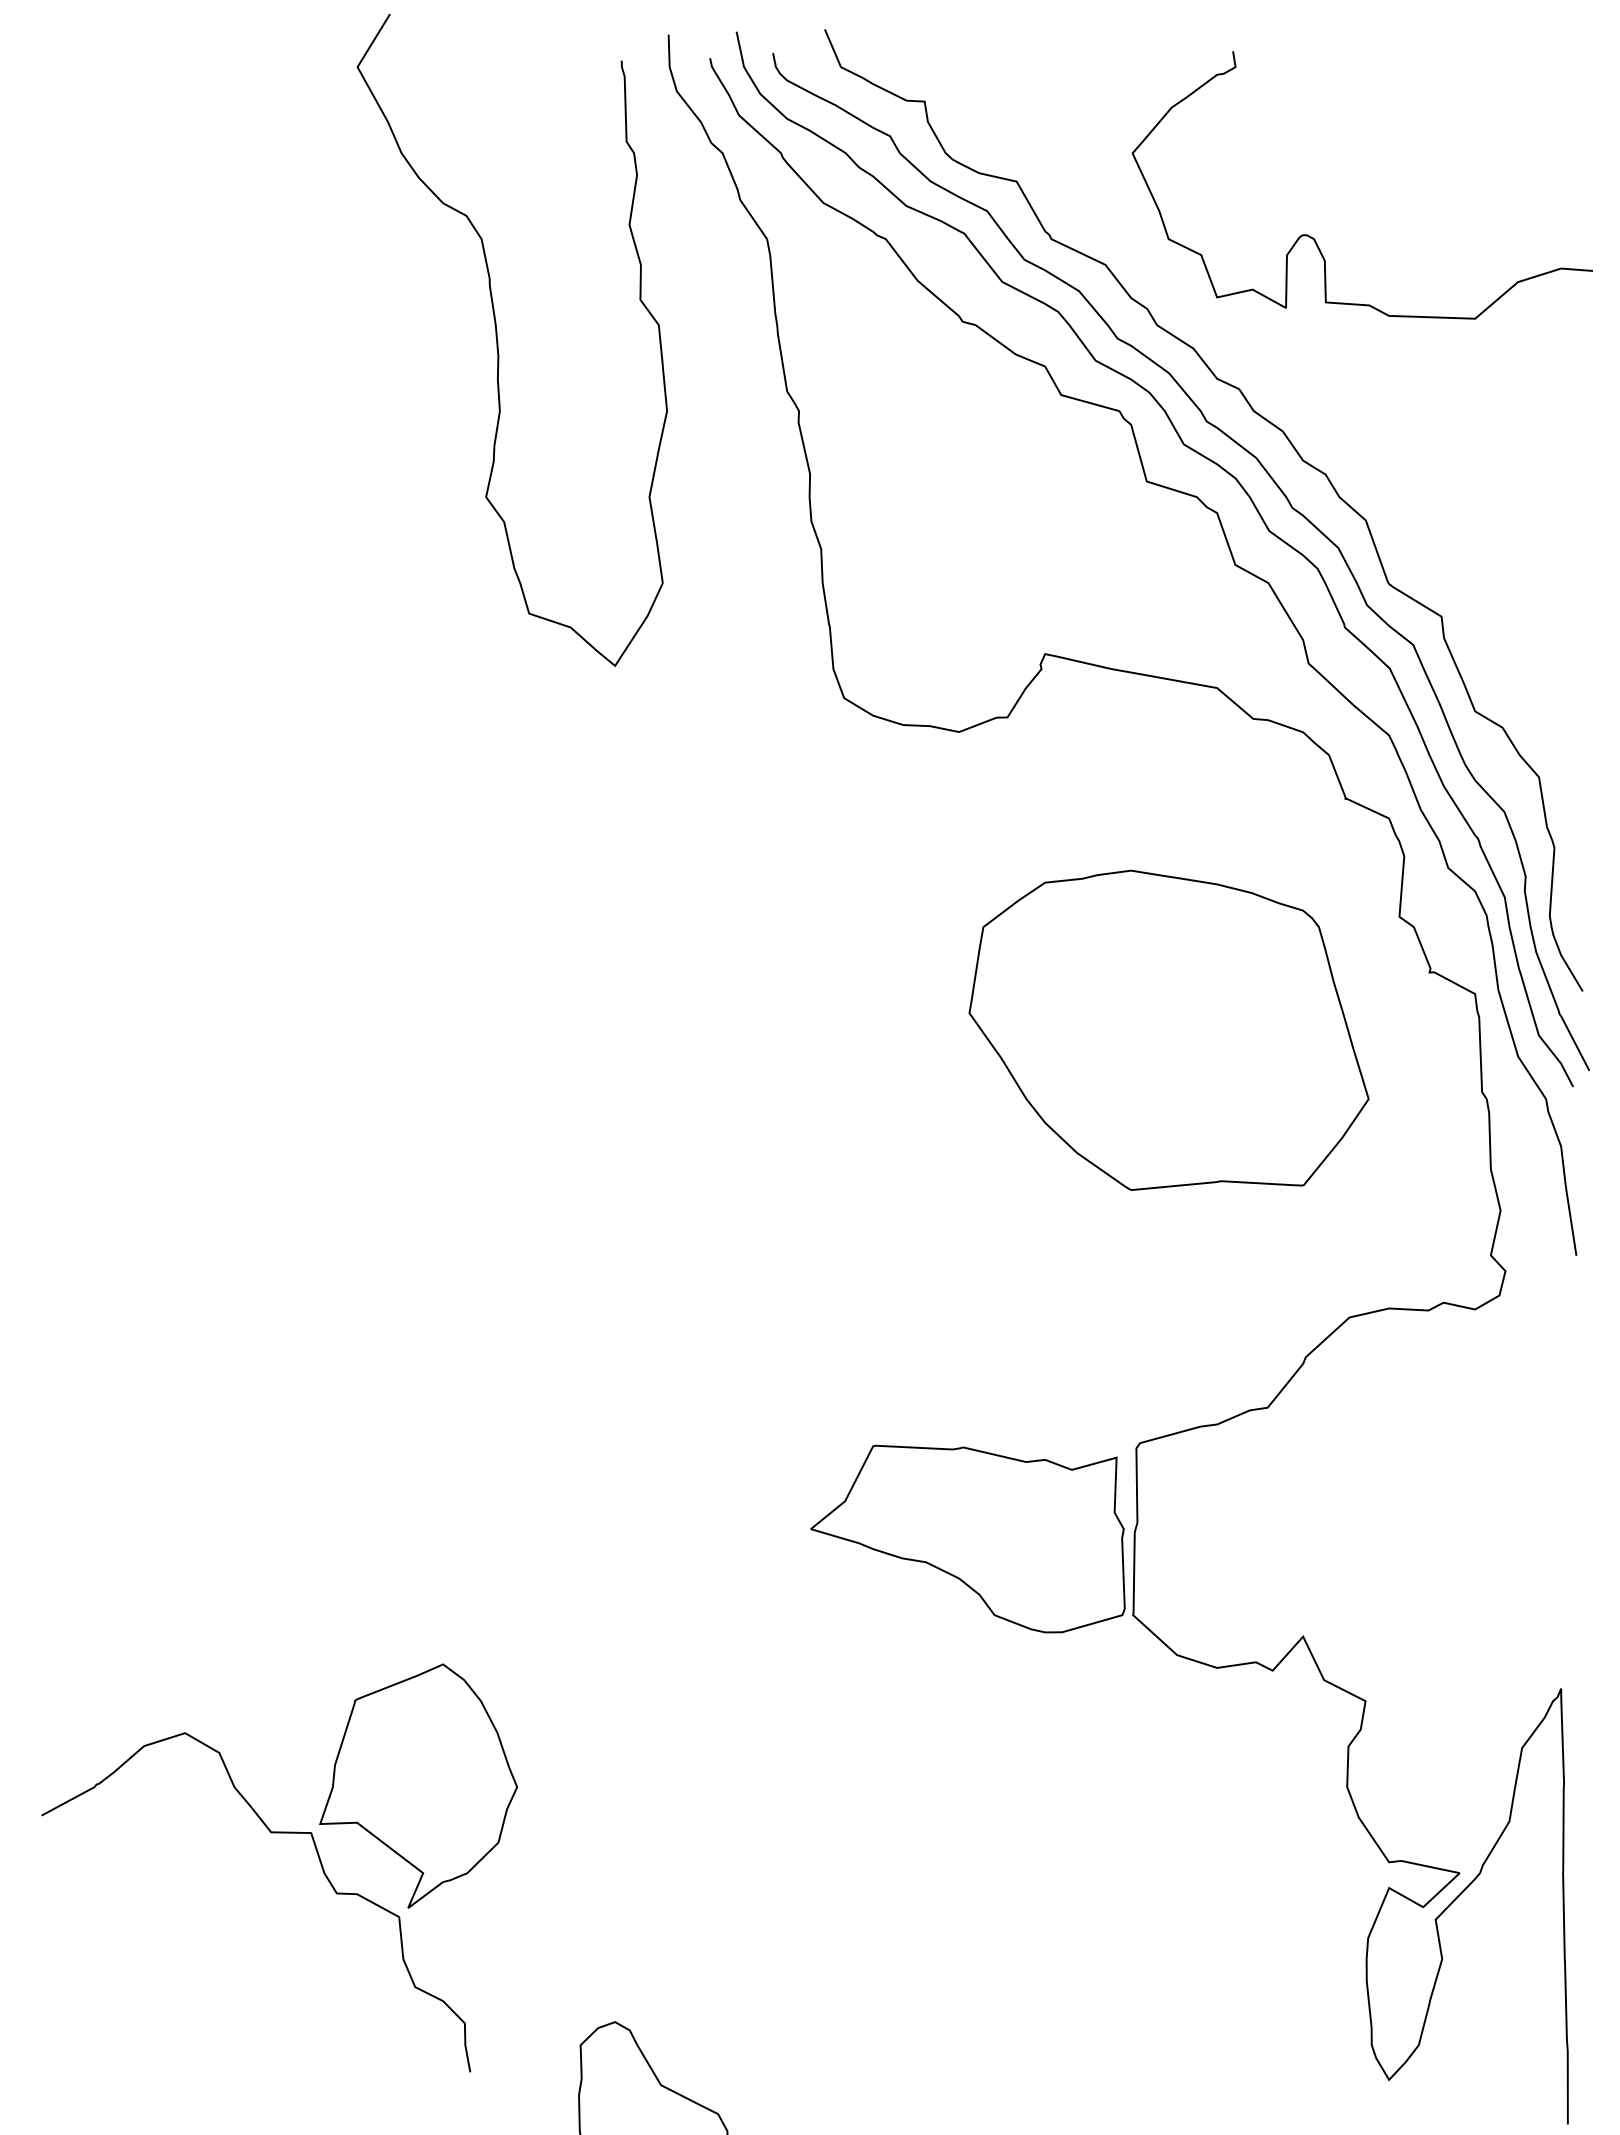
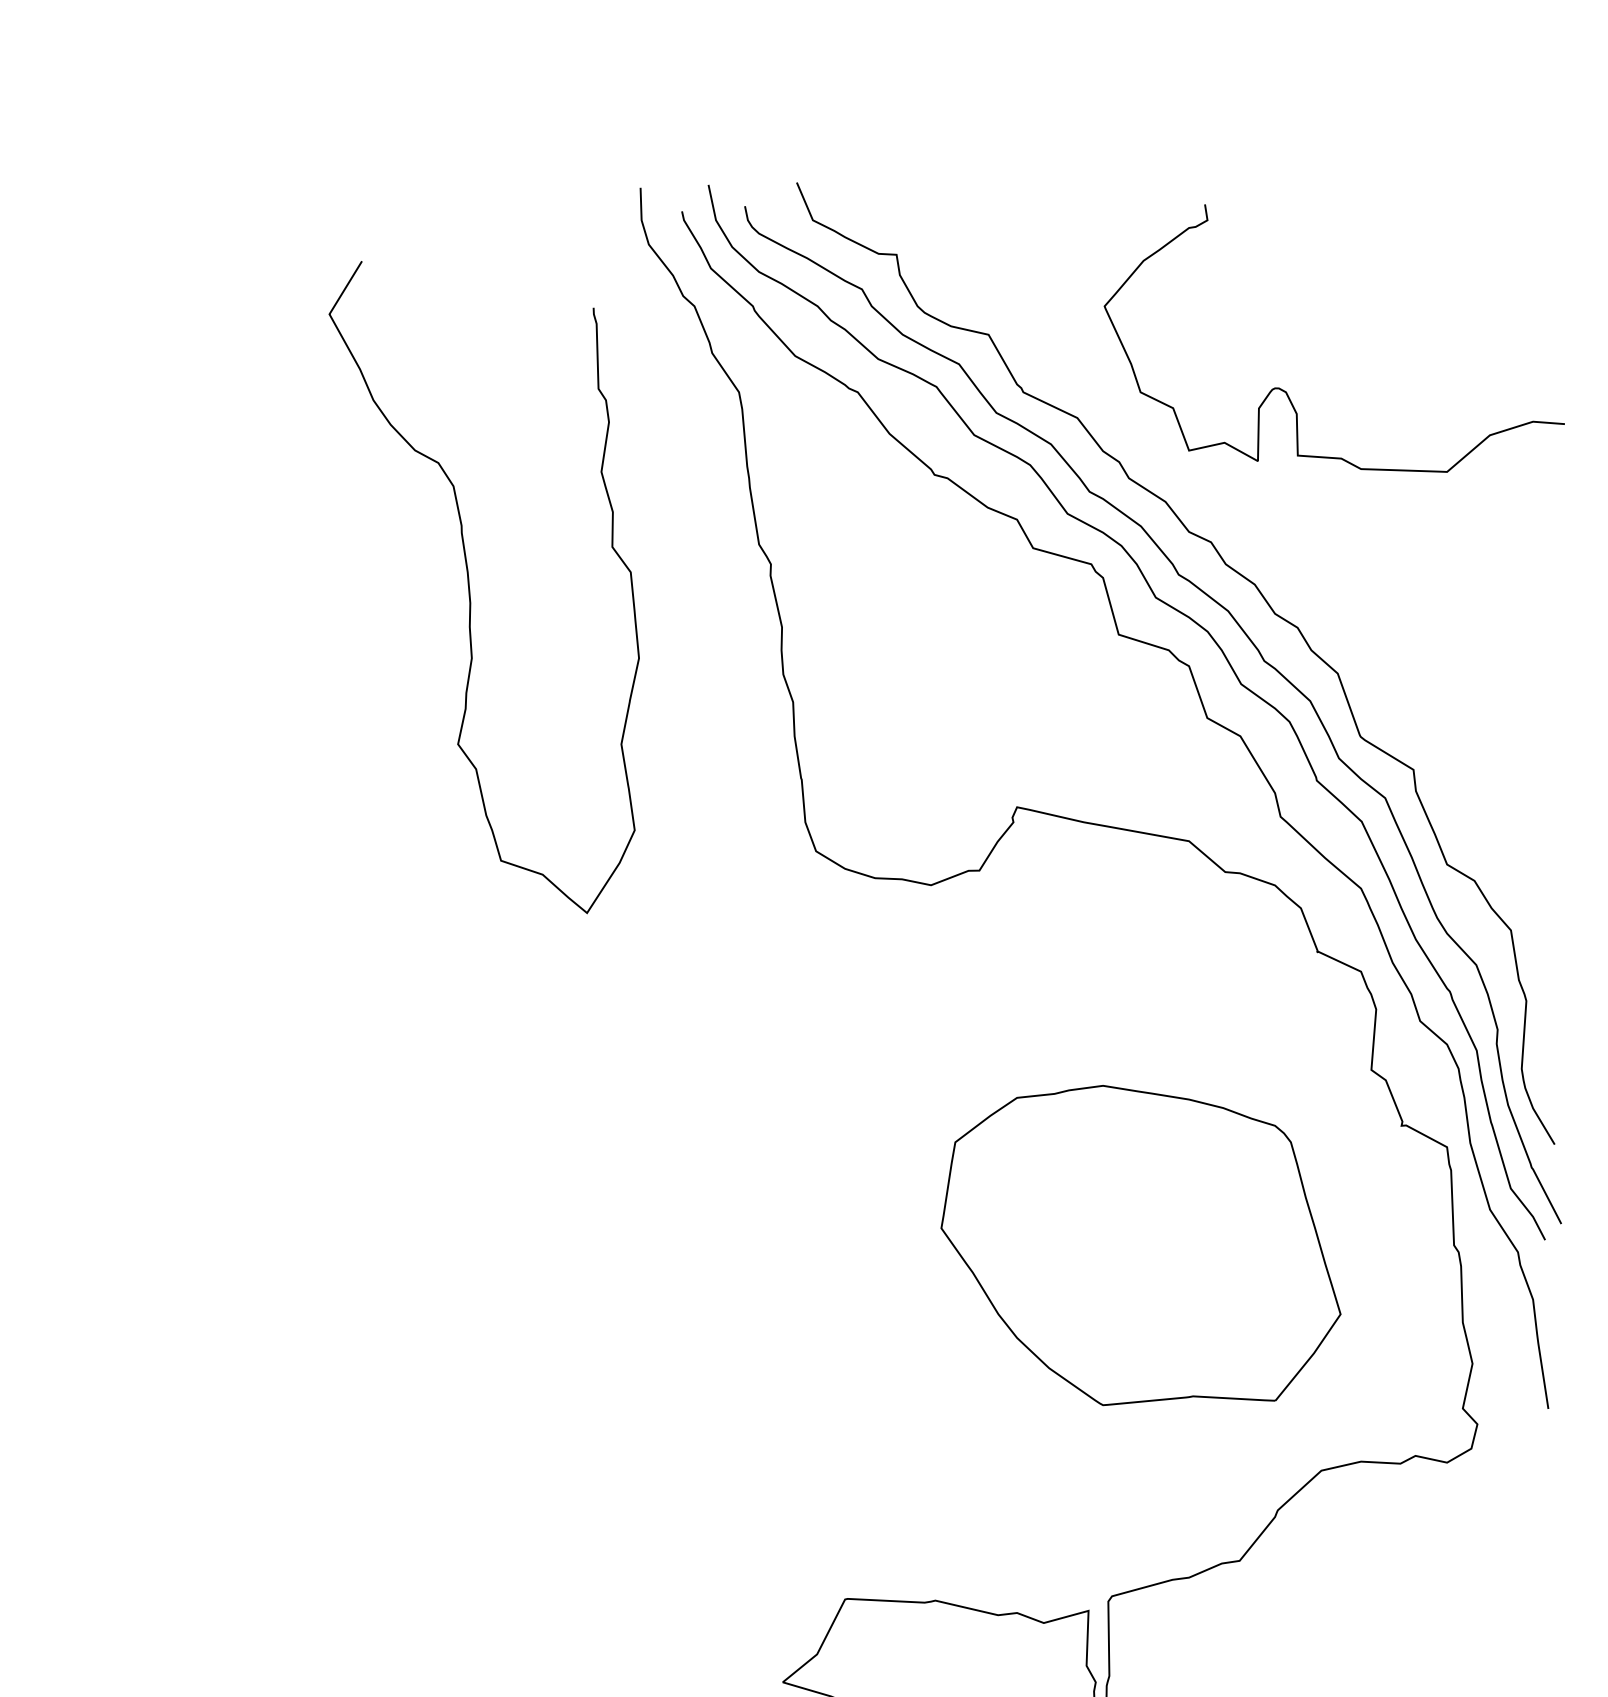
curve: (498, 341) -> (470, 588), moved
part: (1168, 1029) -> (1140, 1244), moved

